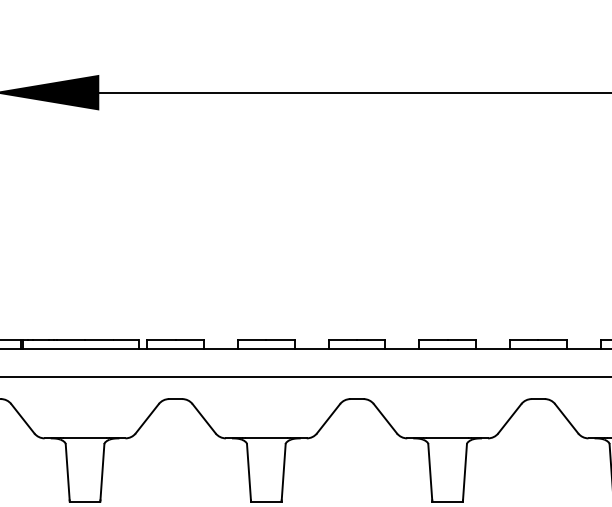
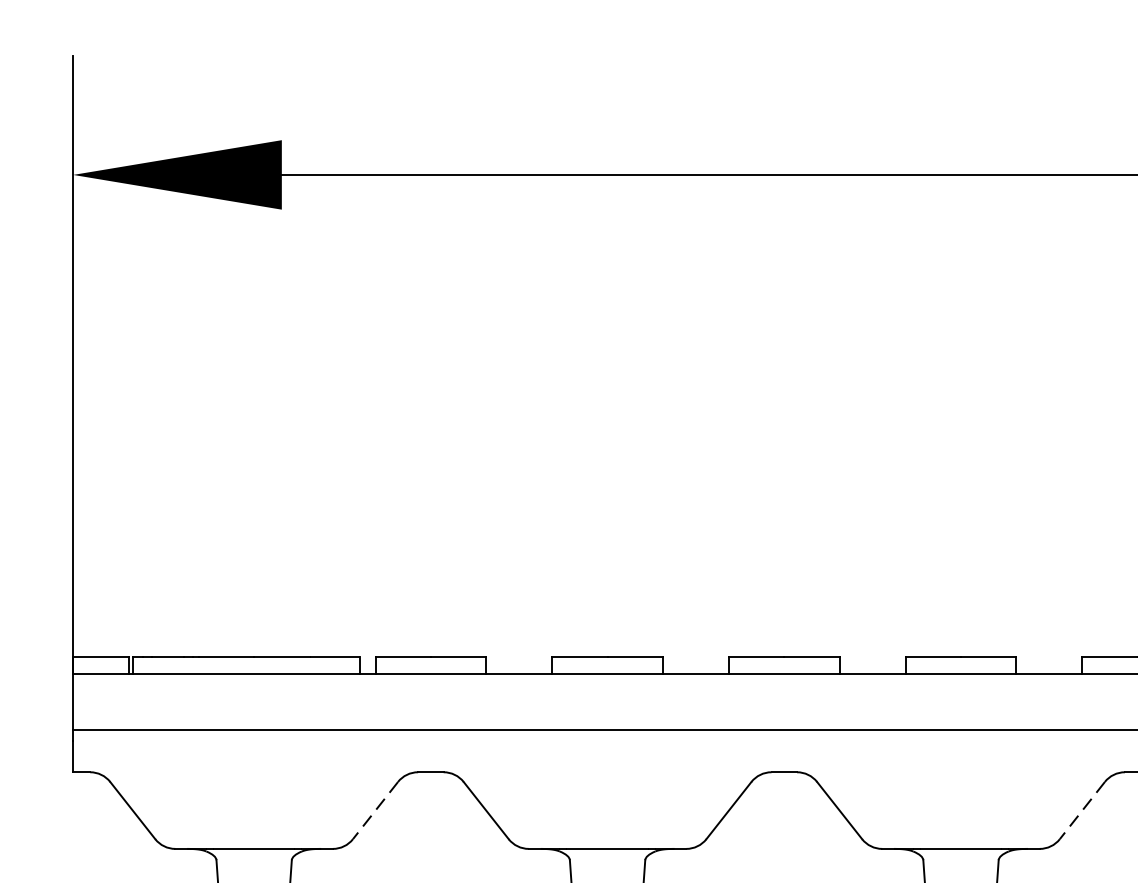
line: (147, 418) -> (375, 810), solid -> dashed
line: (509, 418) -> (1081, 810), solid -> dashed

